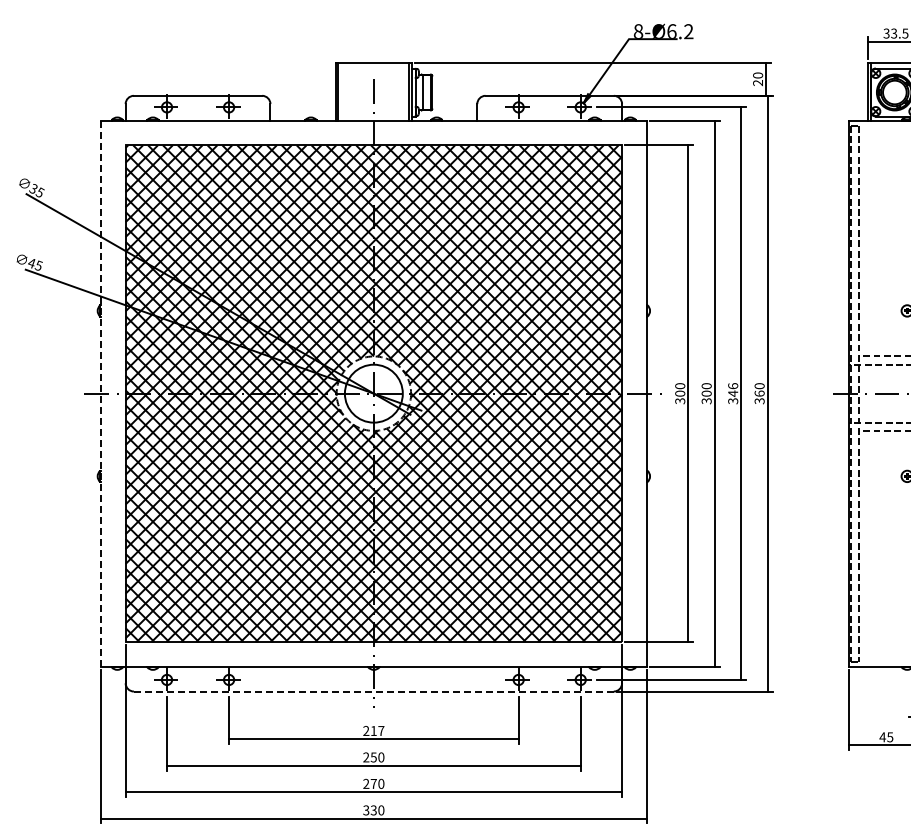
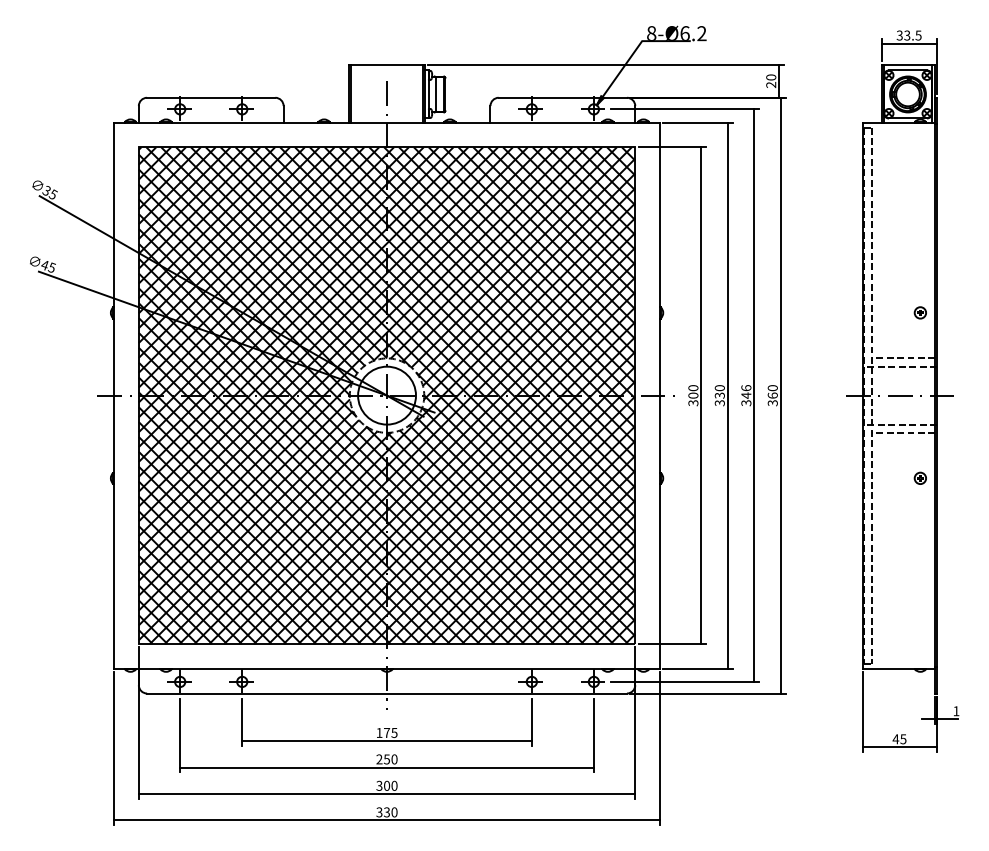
text: (706, 393) -> (719, 395), 300 -> 330
line: (101, 394) -> (114, 396), dashed -> solid
line: (374, 691) -> (387, 693), dashed -> solid
text: (373, 730) -> (386, 732), 217 -> 175
text: (370, 783) -> (383, 785), 270 -> 300

